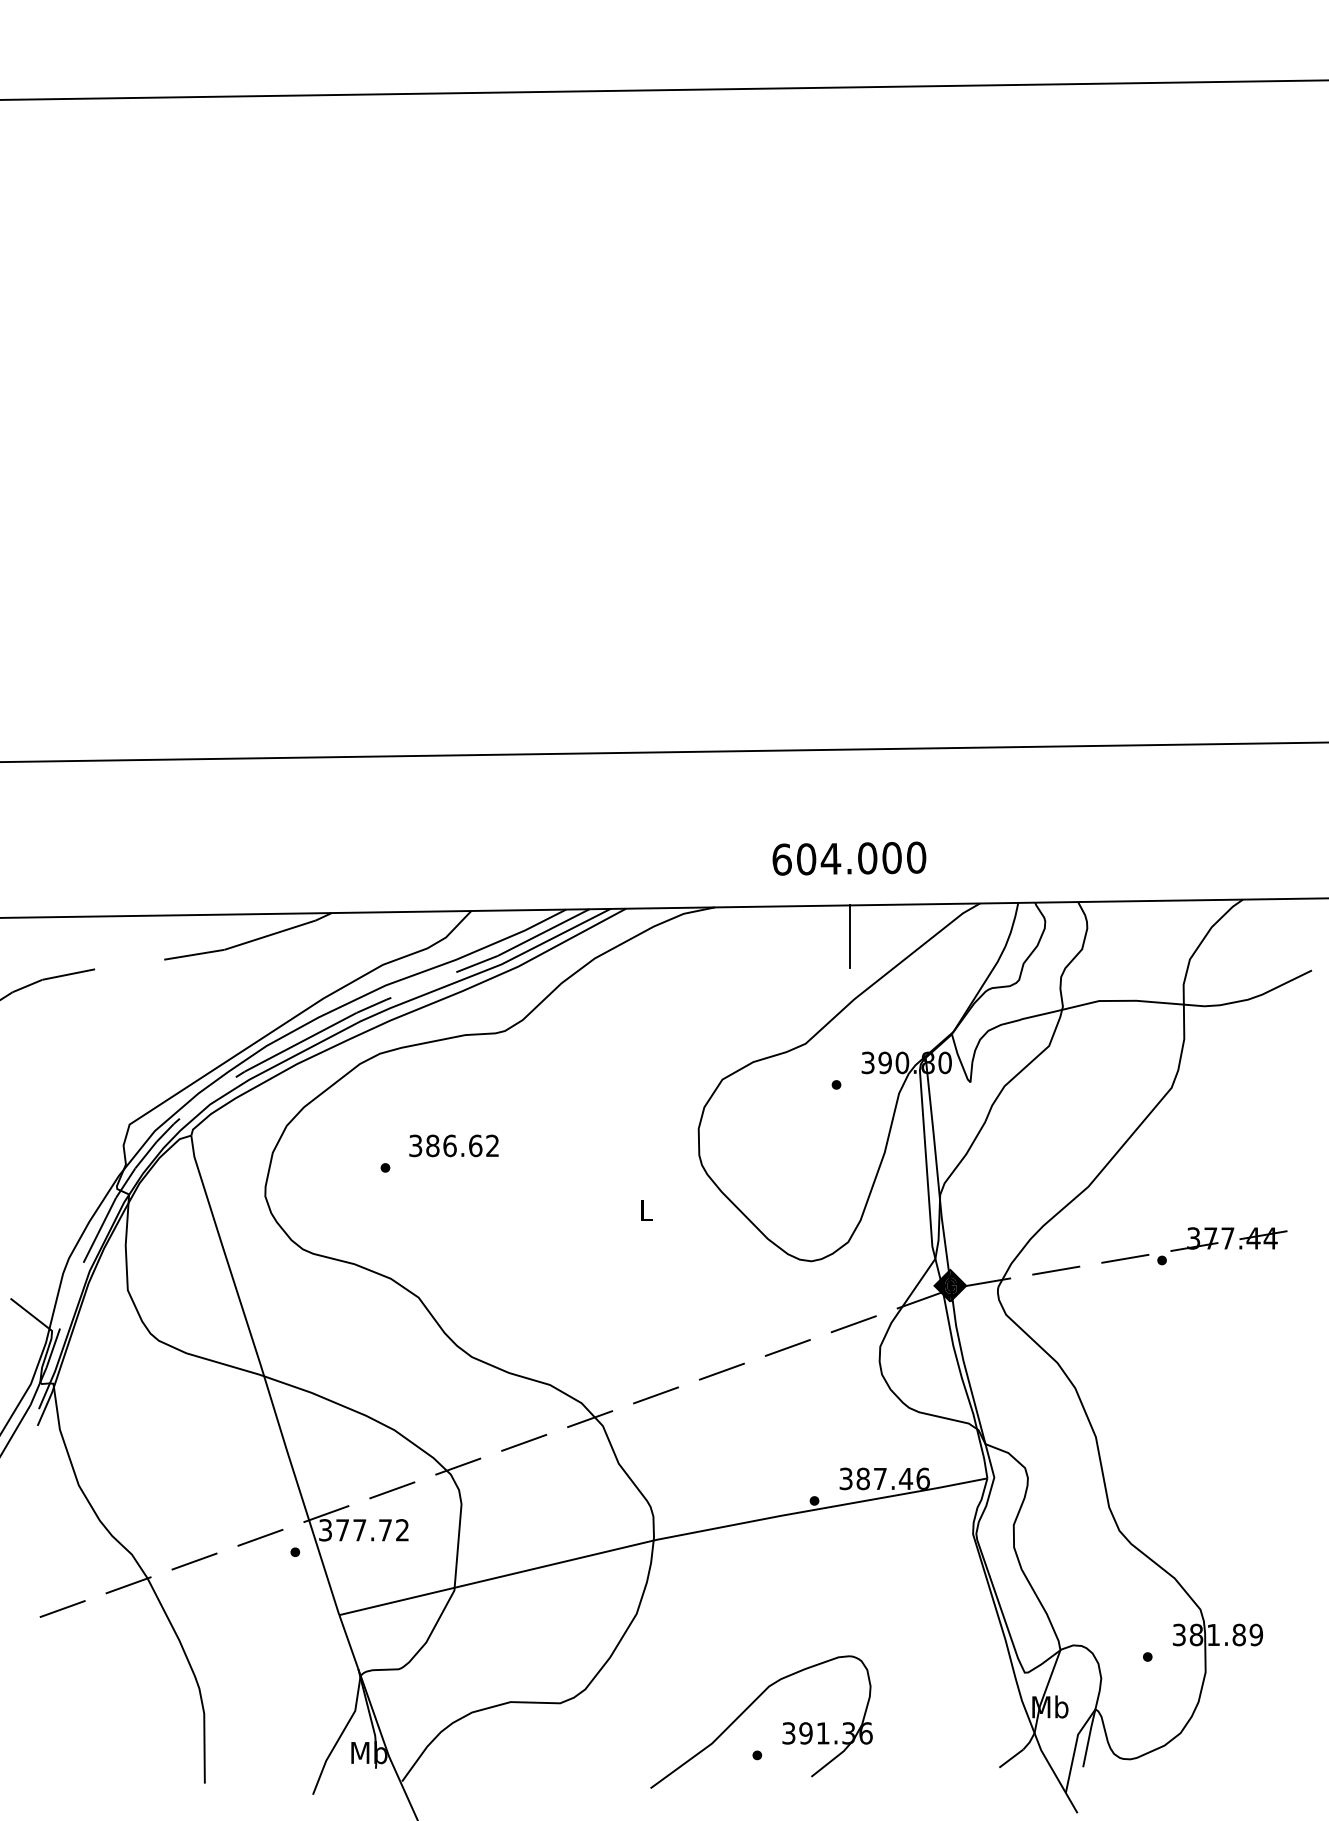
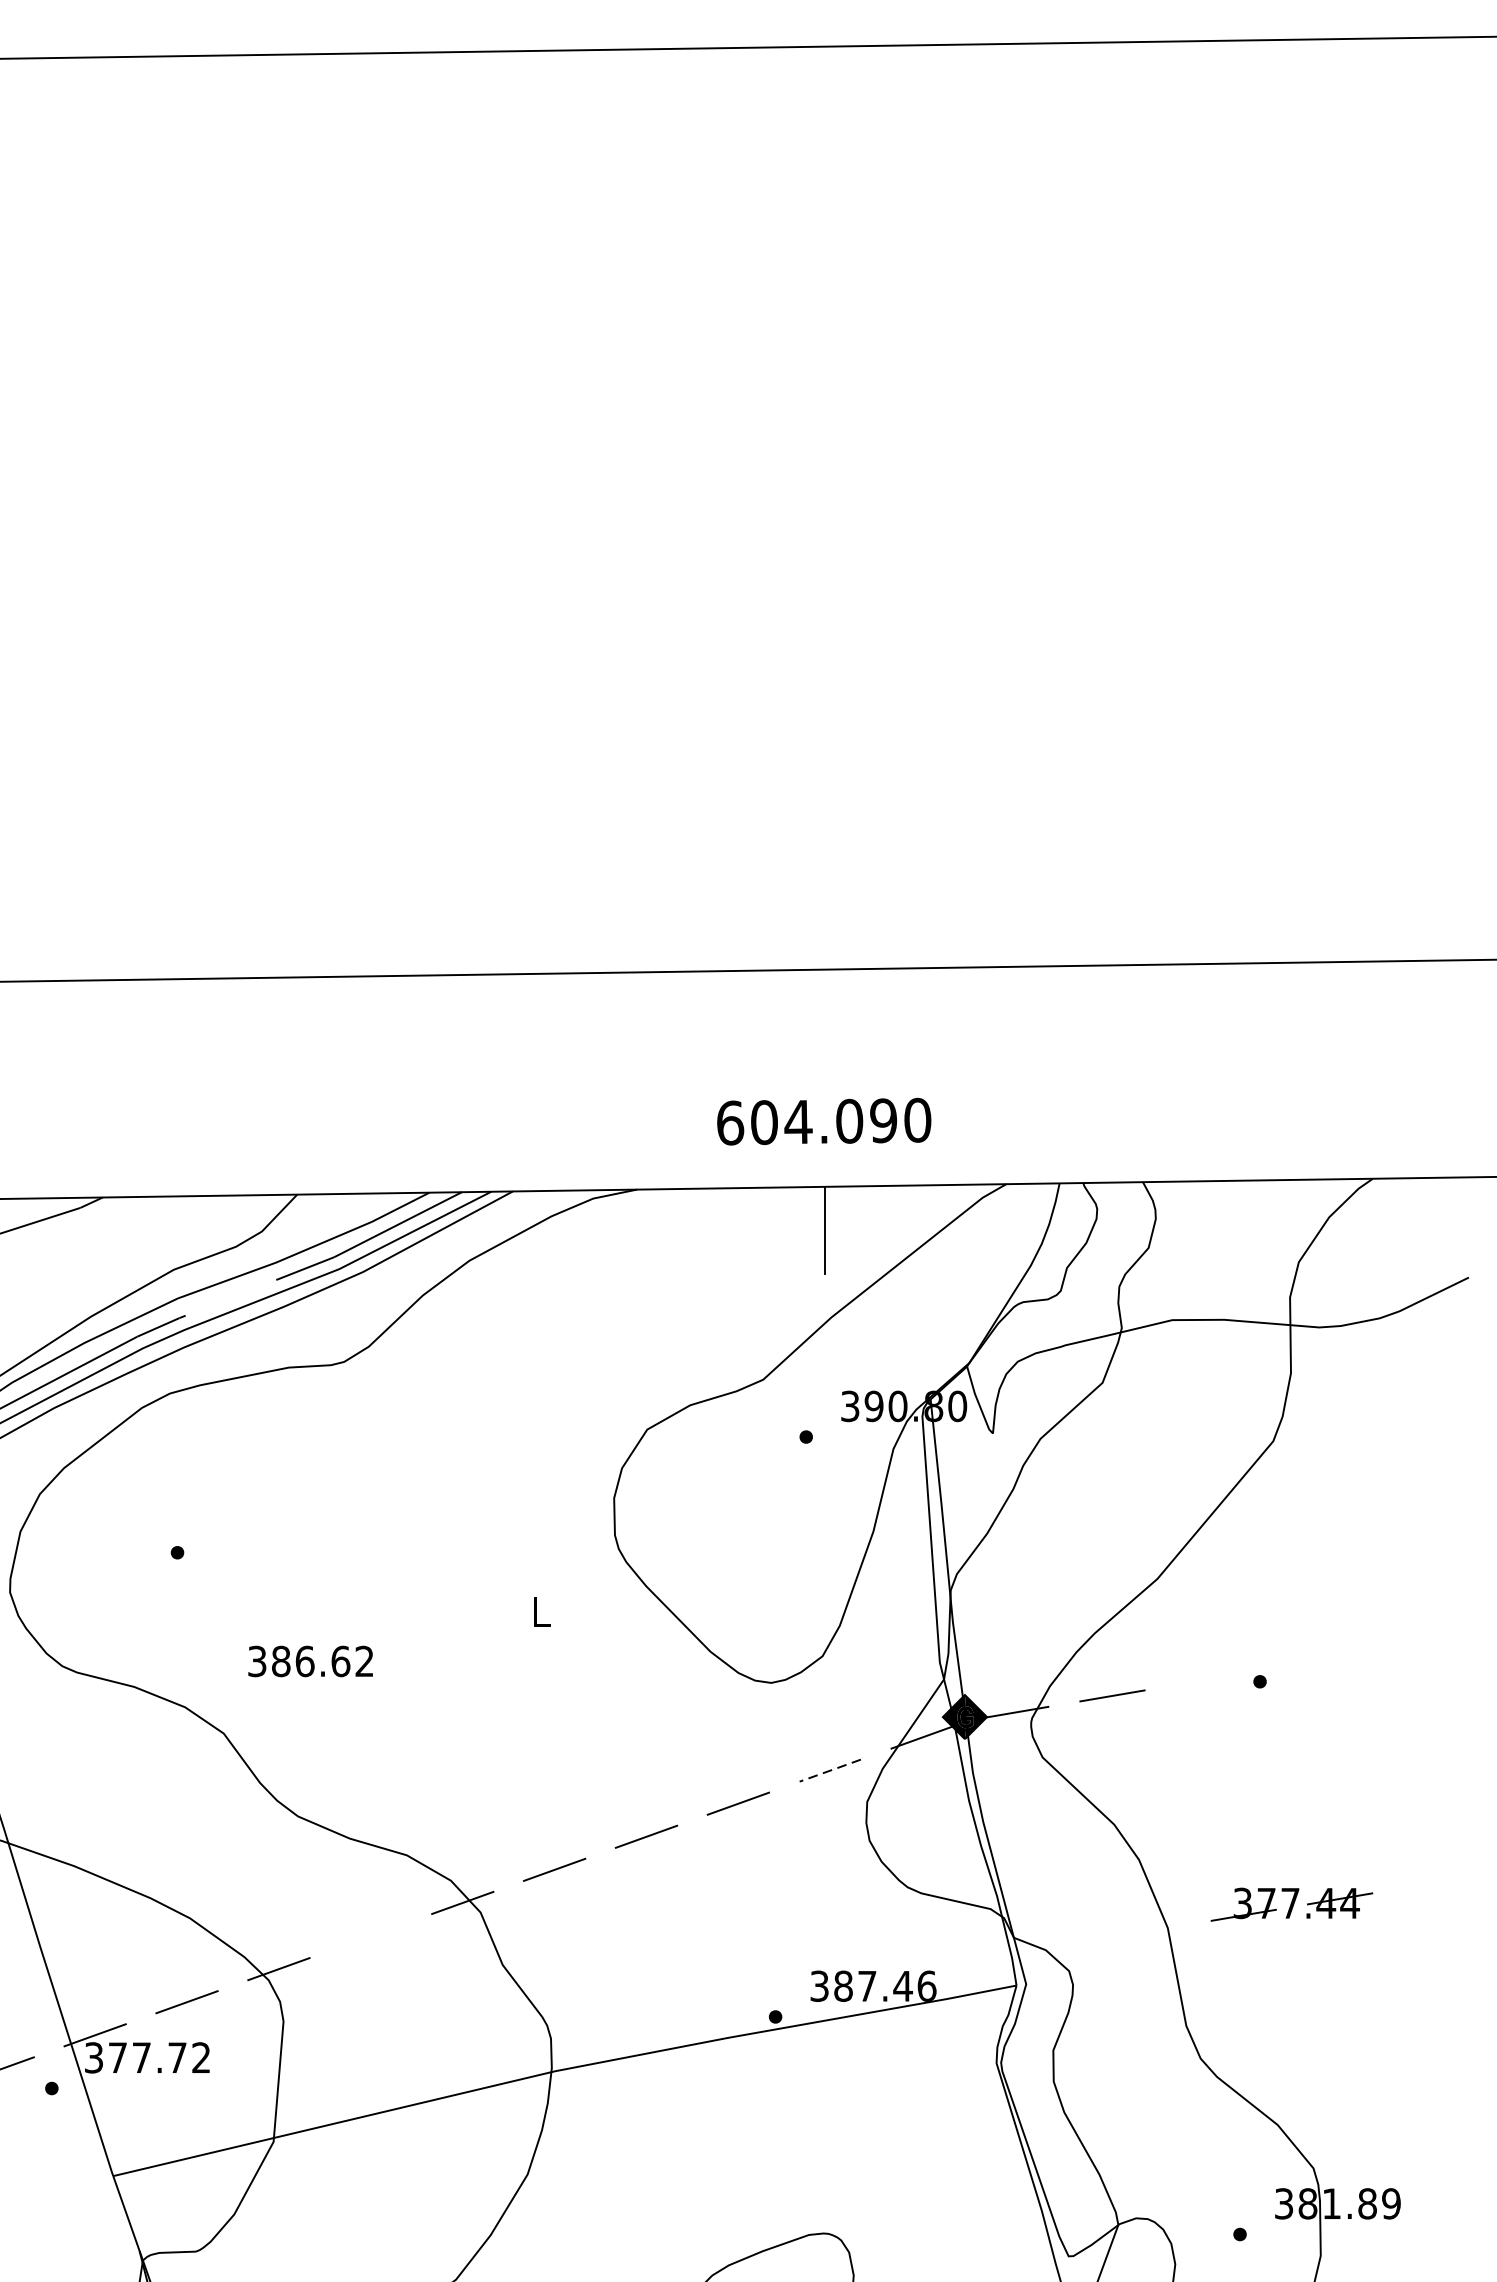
text: (891, 858) -> (882, 1121), 604.000 -> 604.090
text: (453, 1145) -> (309, 1660), moved
part: (1228, 1239) -> (1291, 1904), moved
line: (1125, 1258) -> (1209, 1679), removed
line: (853, 1324) -> (829, 1771), solid -> dashed
line: (524, 1442) -> (371, 1935), removed

